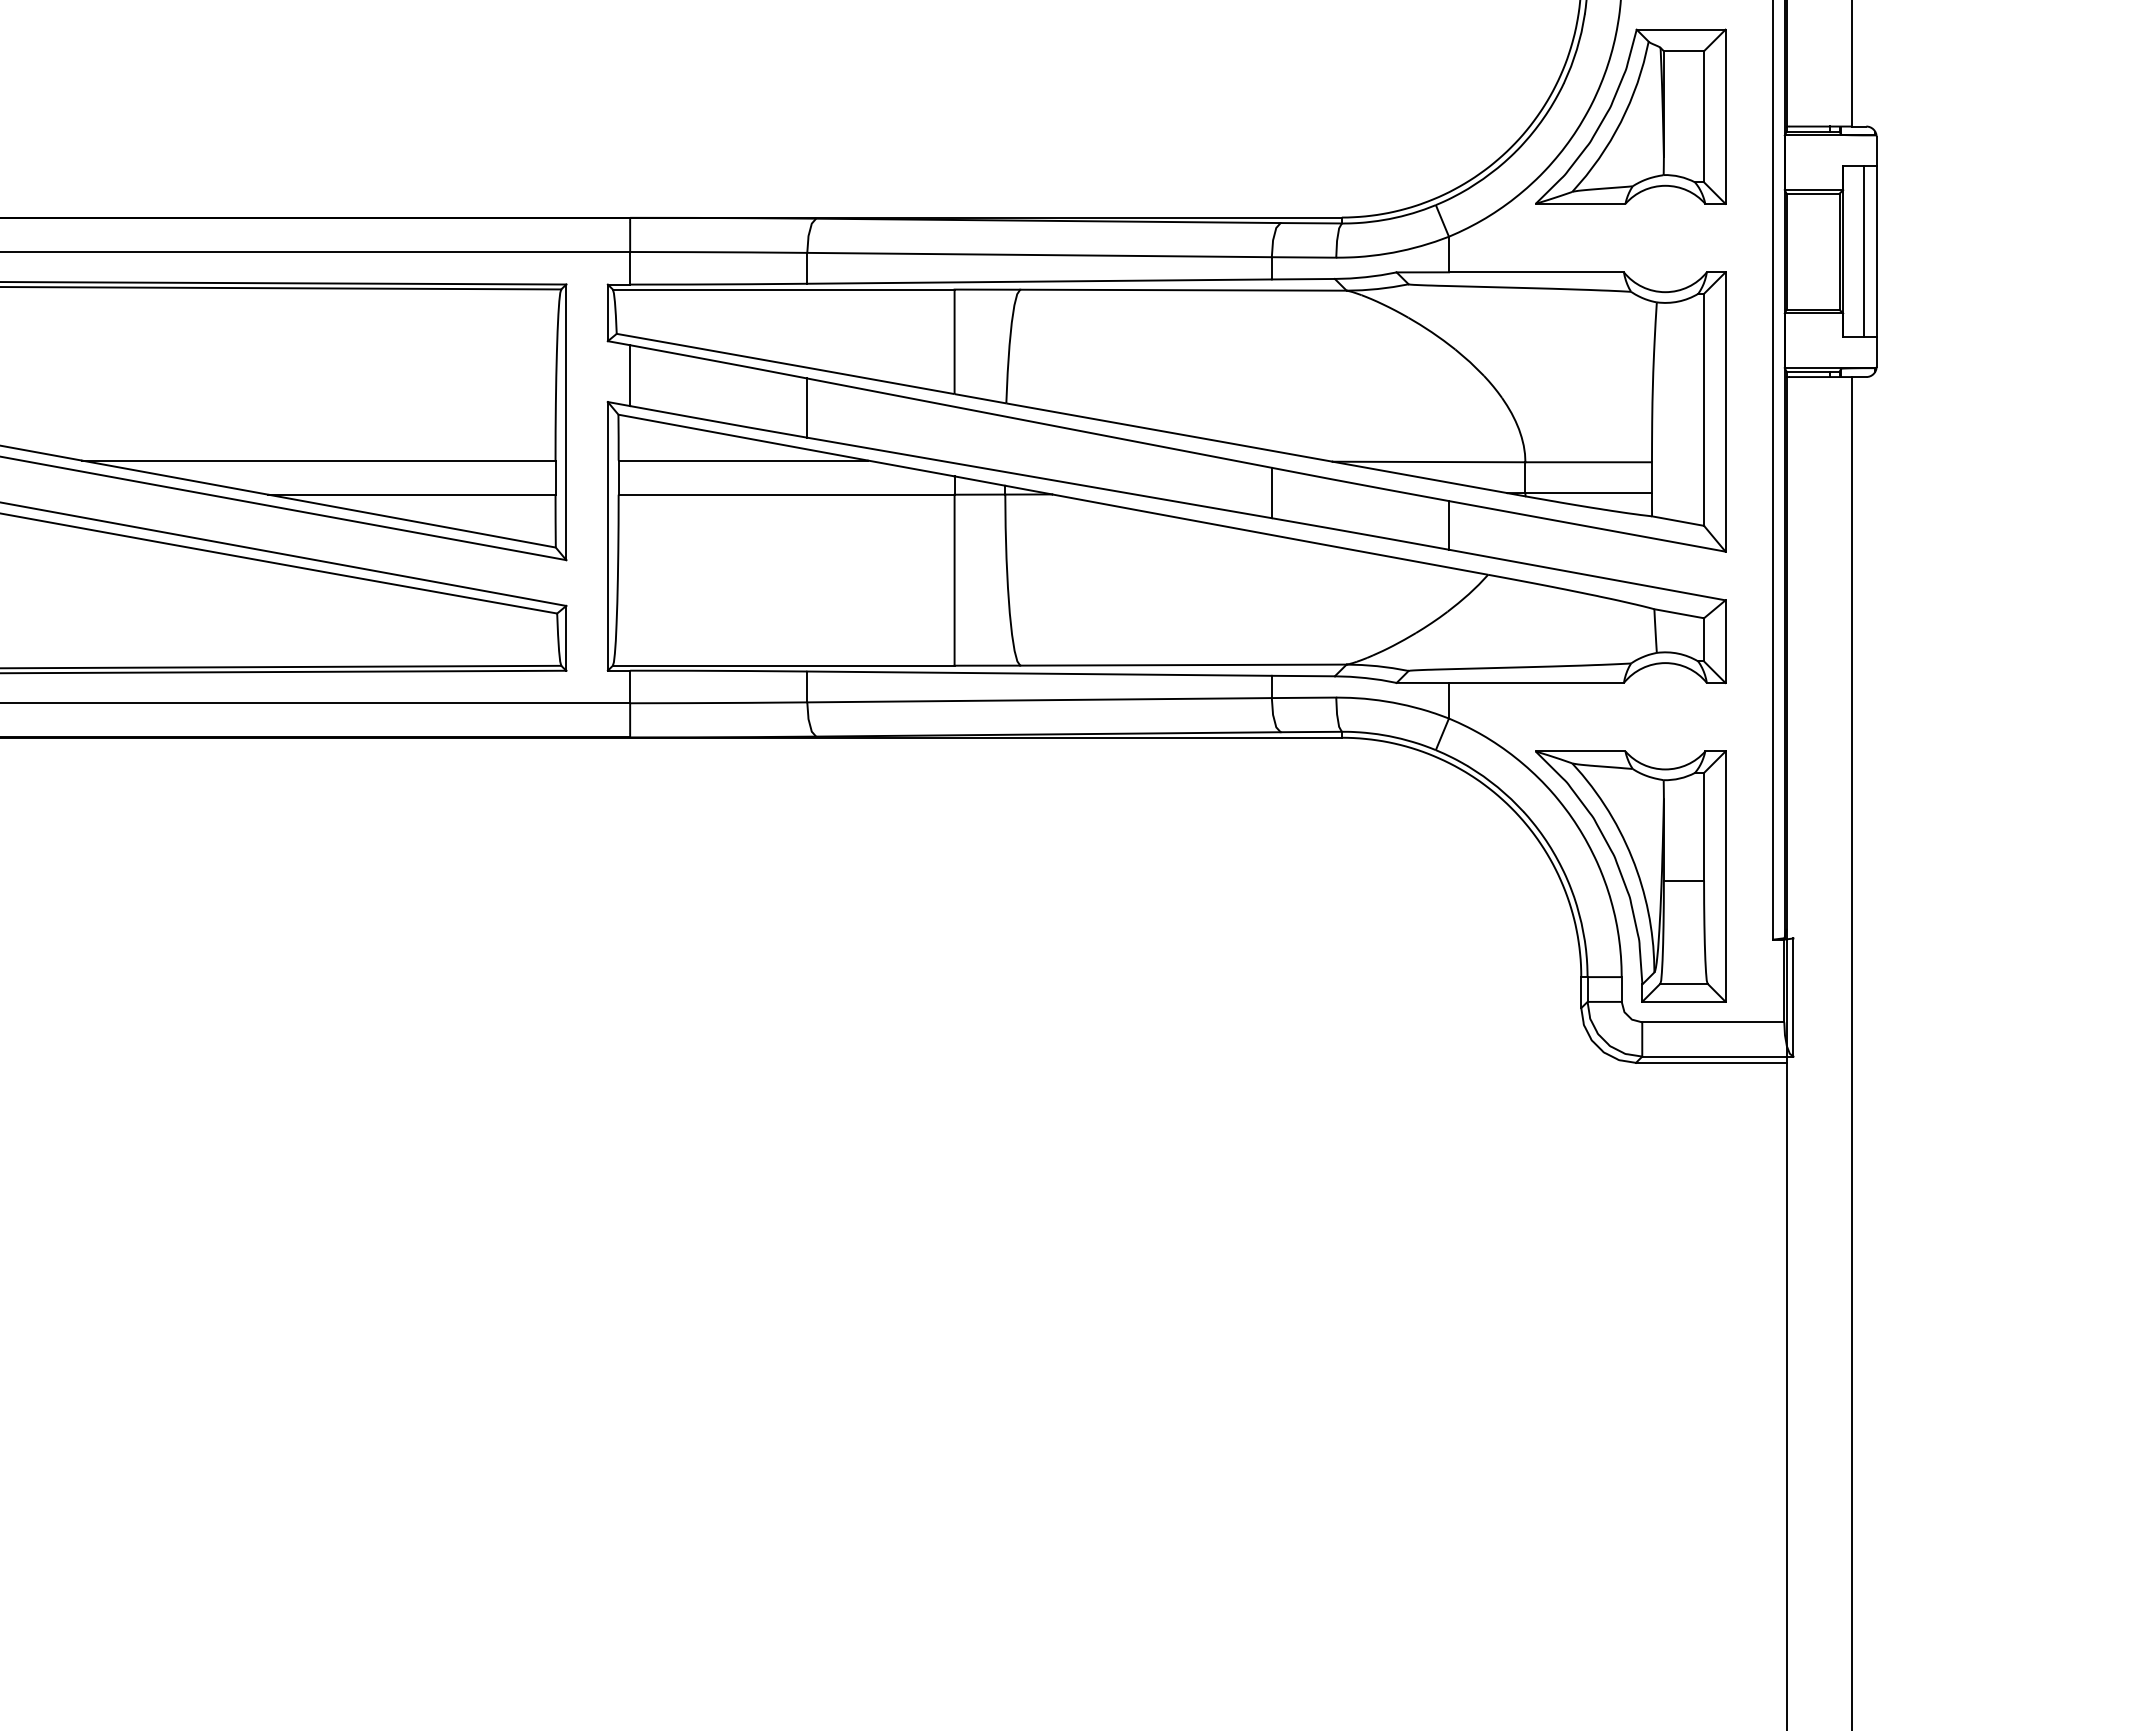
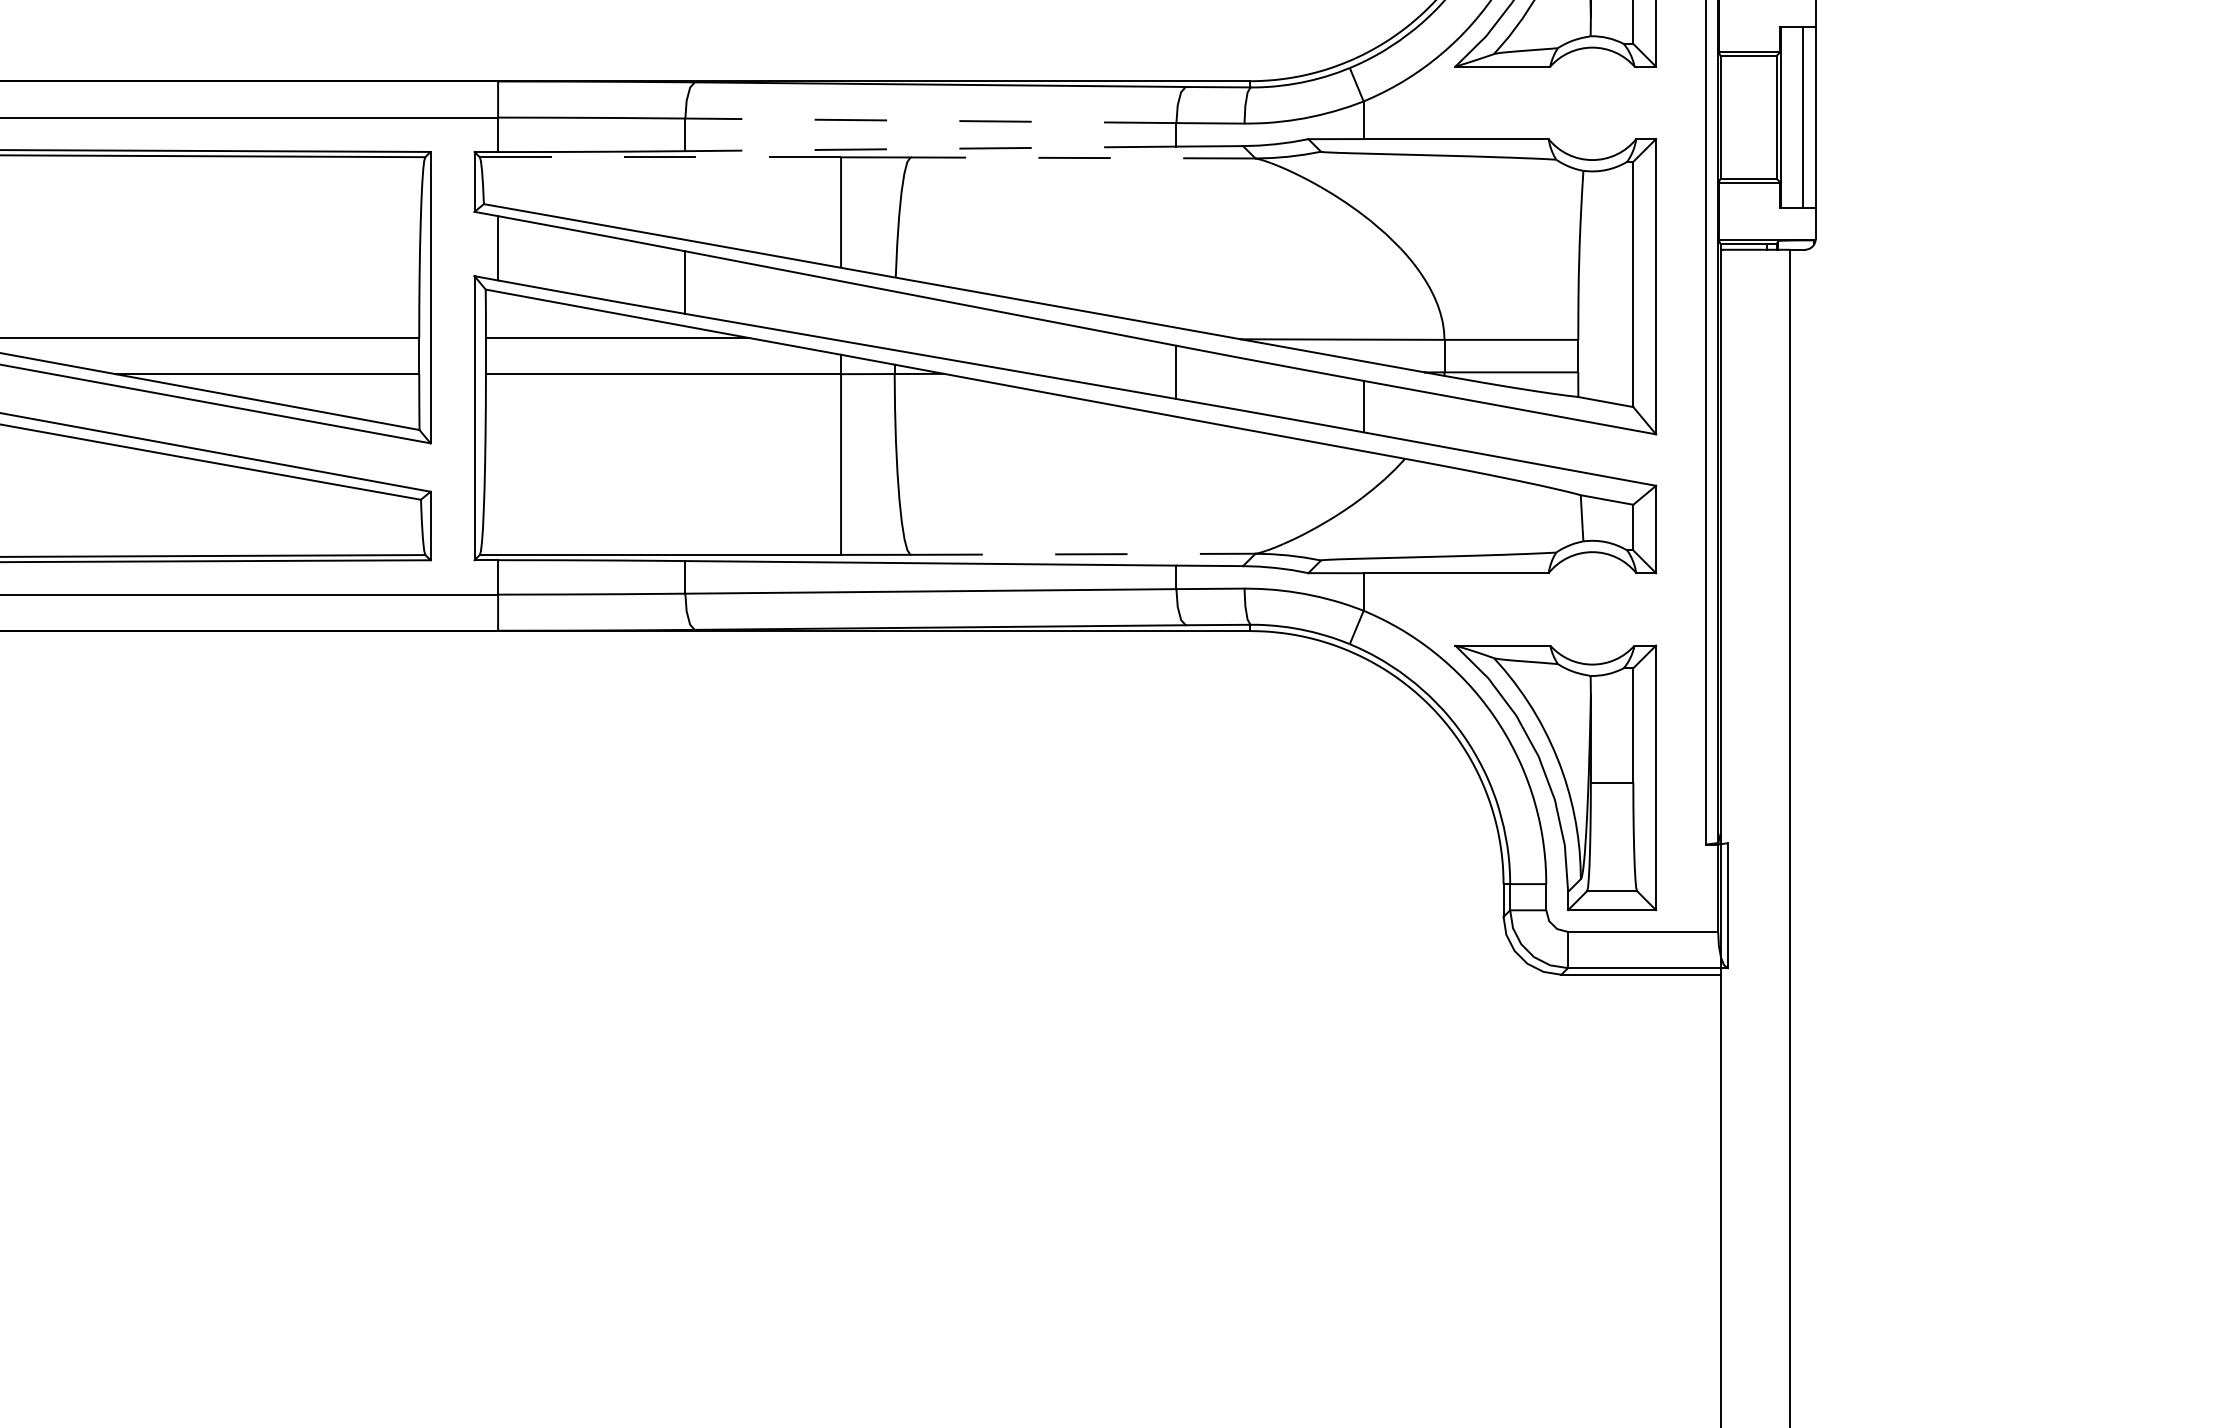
line: (1039, 255) -> (930, 121), solid -> dashed
line: (1039, 281) -> (930, 148), solid -> dashed
line: (783, 289) -> (660, 157), solid -> dashed
line: (1182, 290) -> (1081, 158), solid -> dashed
line: (1183, 665) -> (1083, 554), solid -> dashed

